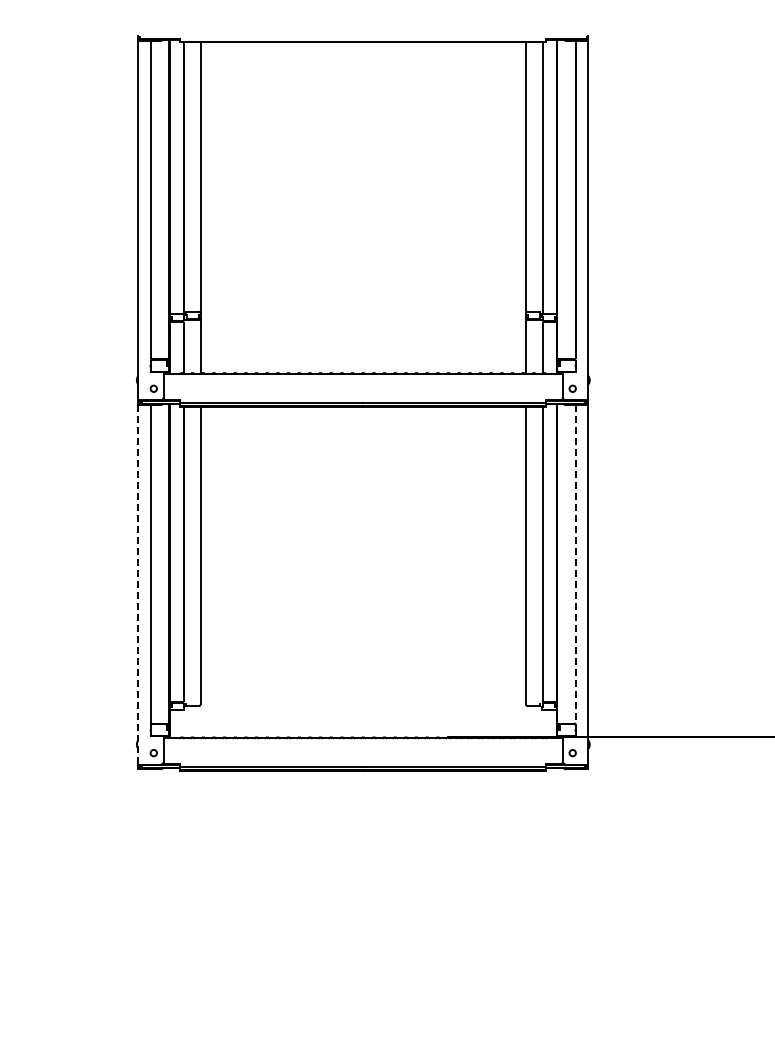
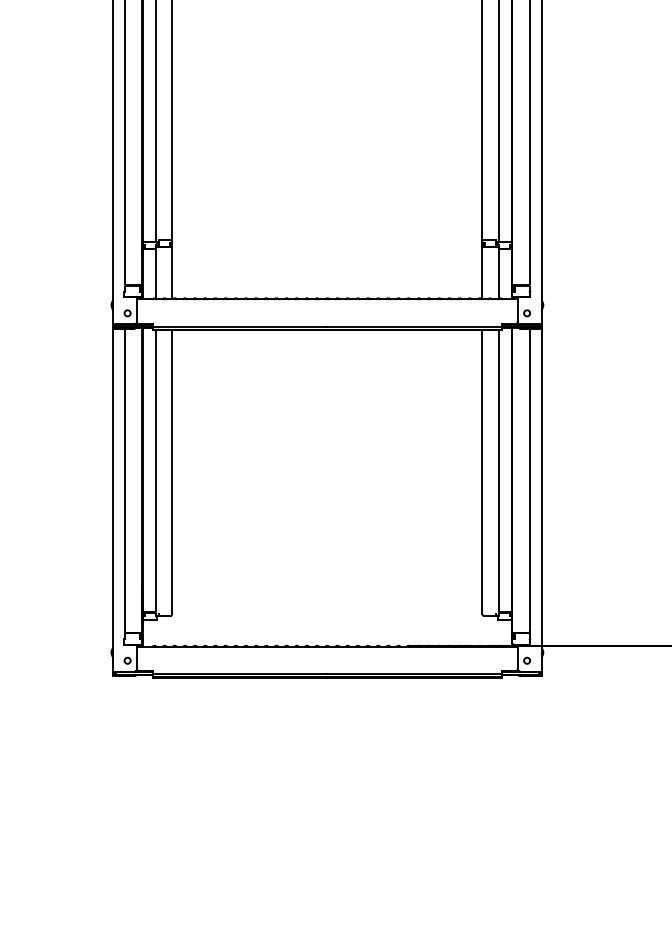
line: (575, 563) -> (529, 479), dashed -> solid
line: (138, 584) -> (113, 499), dashed -> solid

